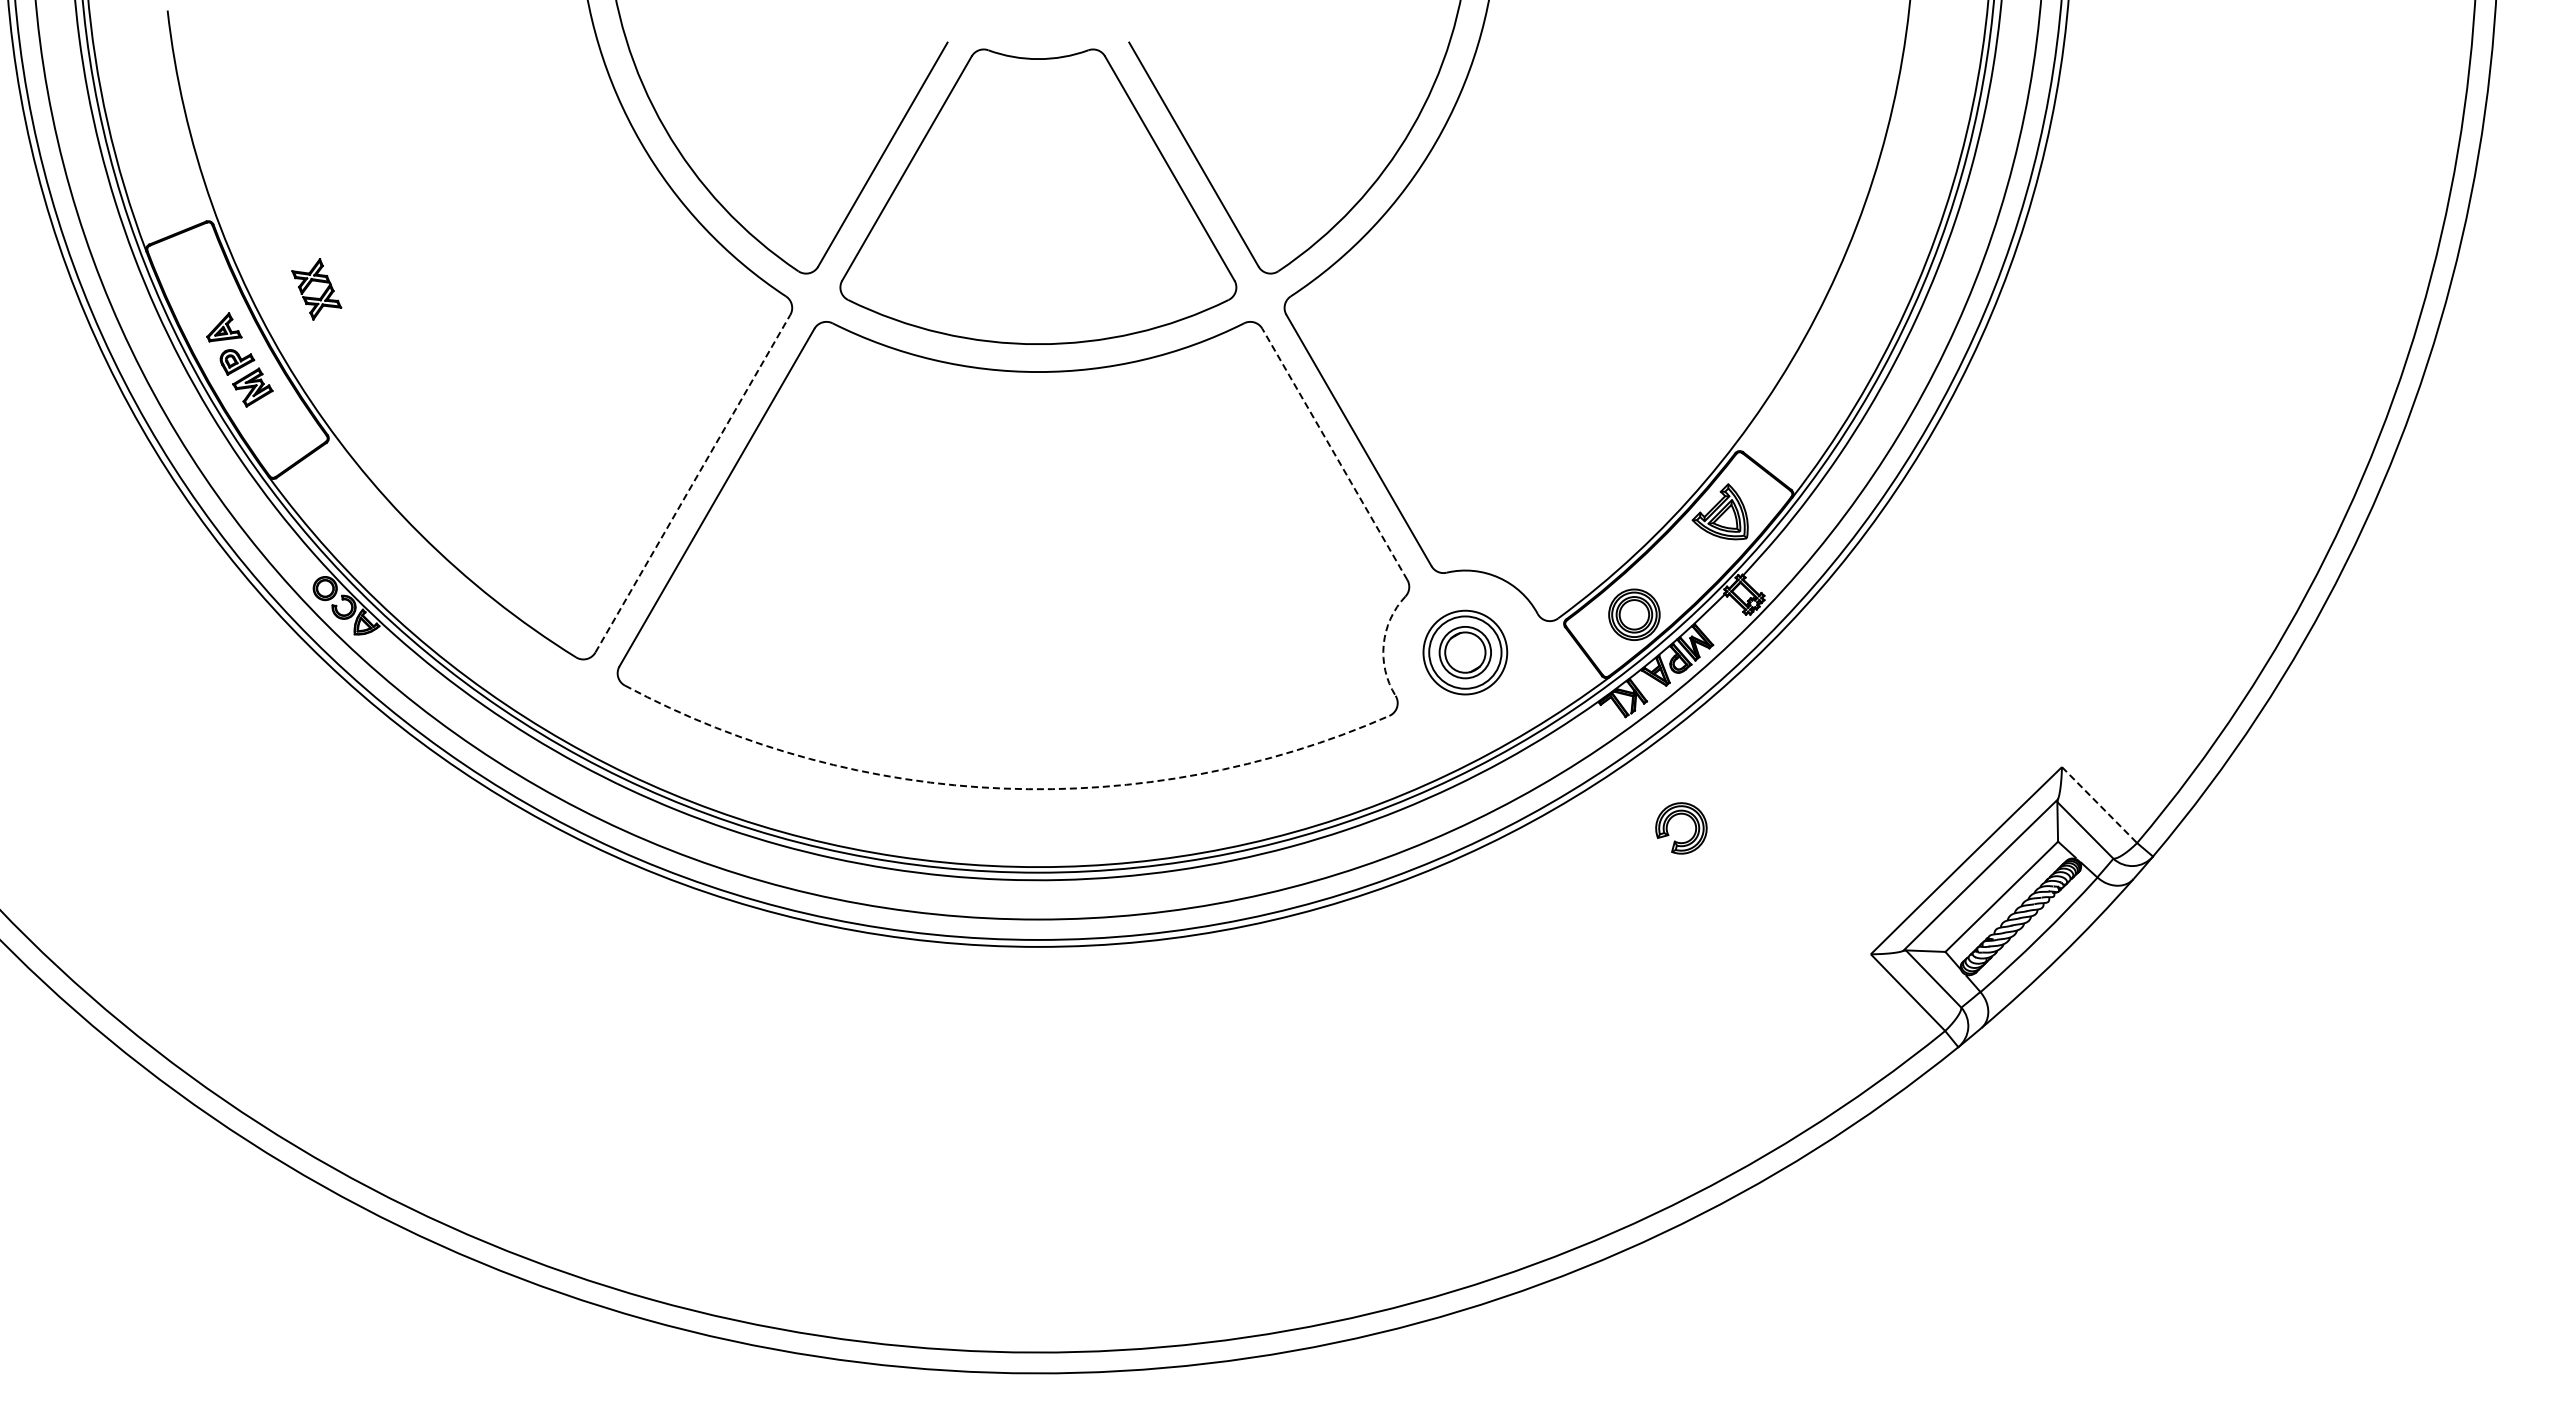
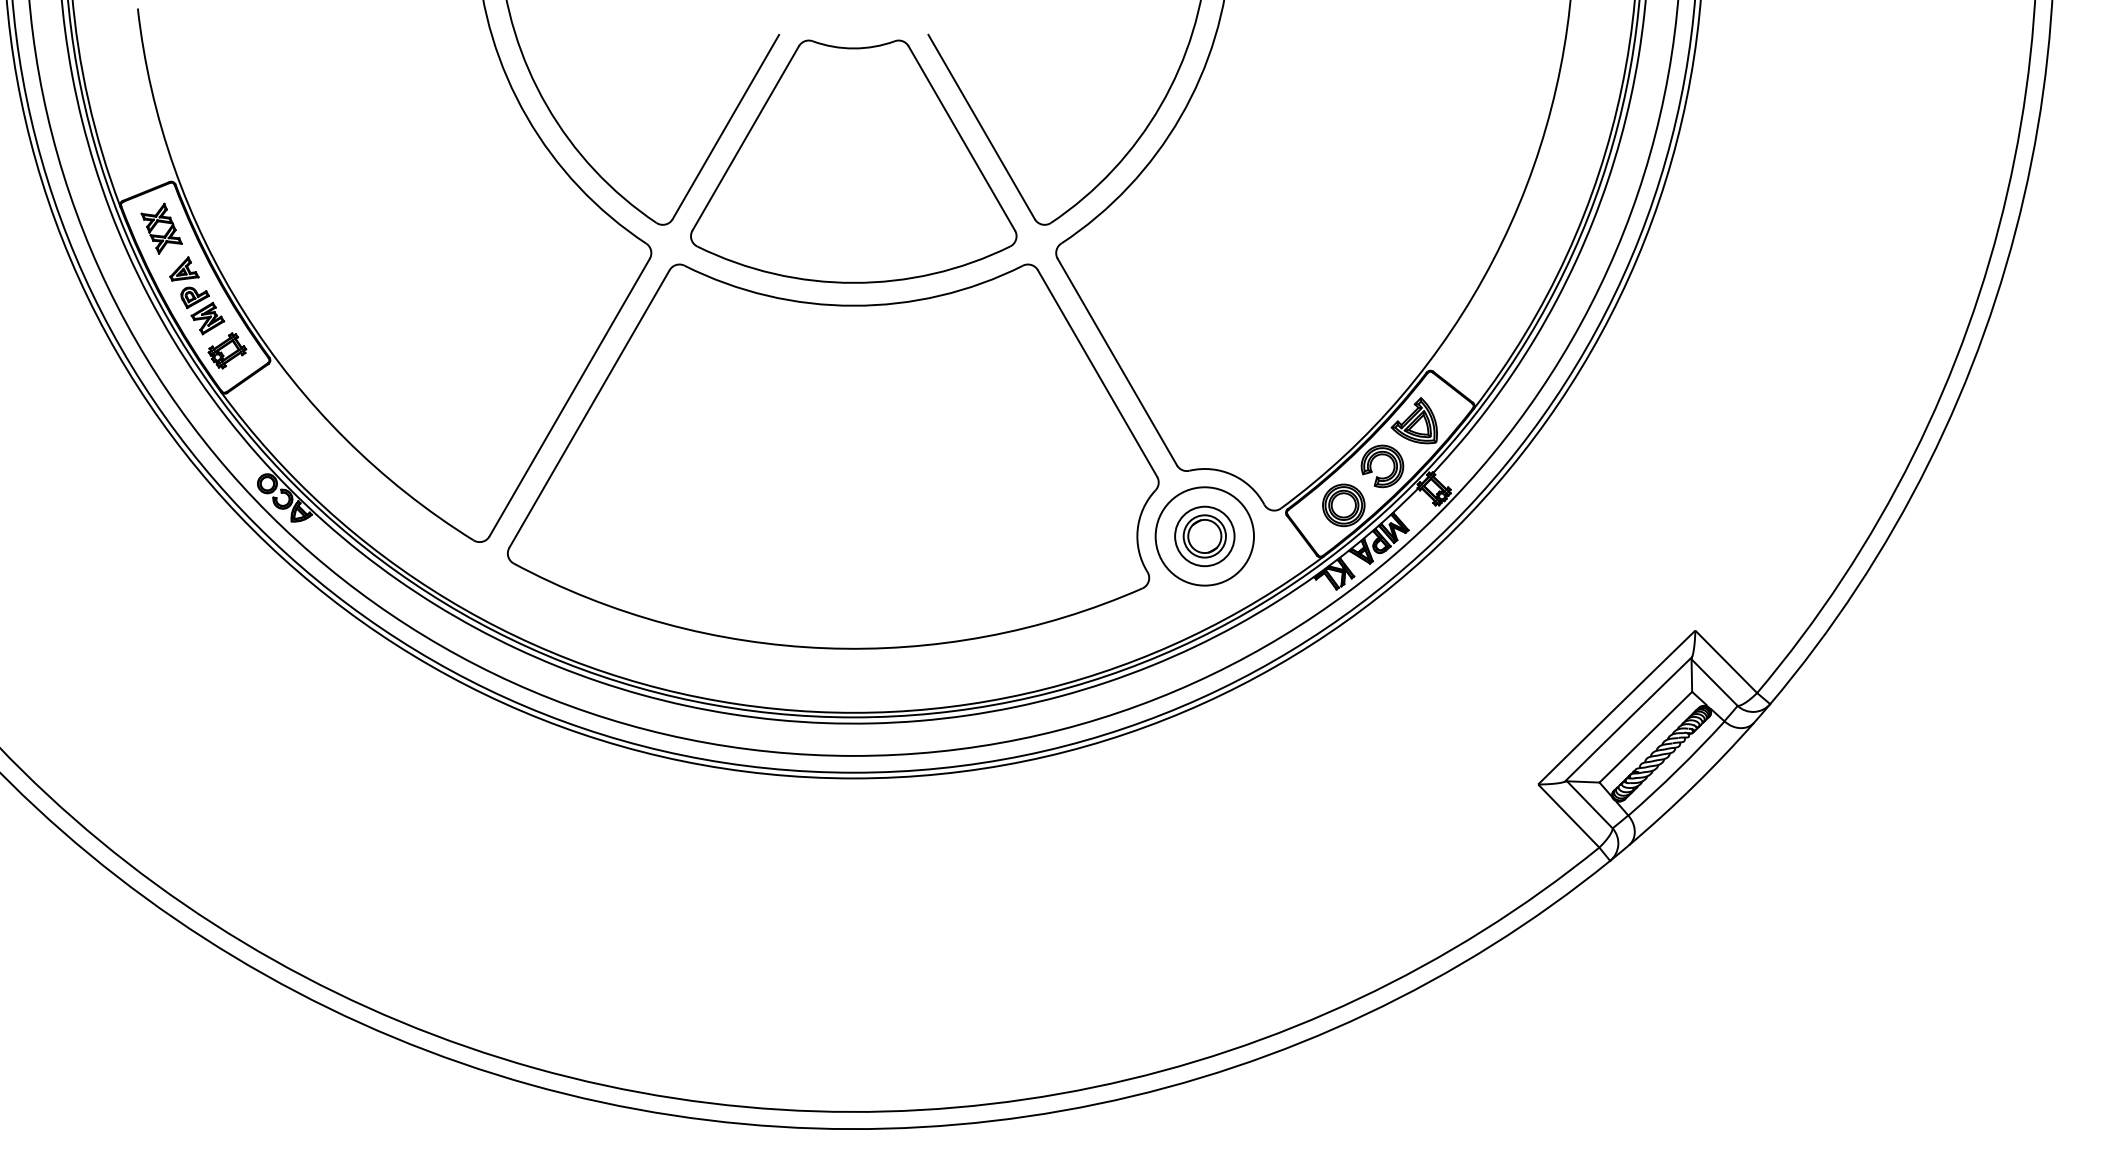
part: (318, 282) -> (163, 223), moved
part: (276, 426) -> (227, 350), added
line: (1334, 454) -> (1097, 373), dashed -> solid
line: (692, 483) -> (569, 397), dashed -> solid
arc: (1383, 644) -> (1137, 529), dashed -> solid
circle: (1465, 652) -> (1204, 536), size x1.43
arc: (1003, 788) -> (825, 648), dashed -> solid
line: (2099, 805) -> (1726, 662), dashed -> solid
part: (1694, 831) -> (1393, 468), moved

